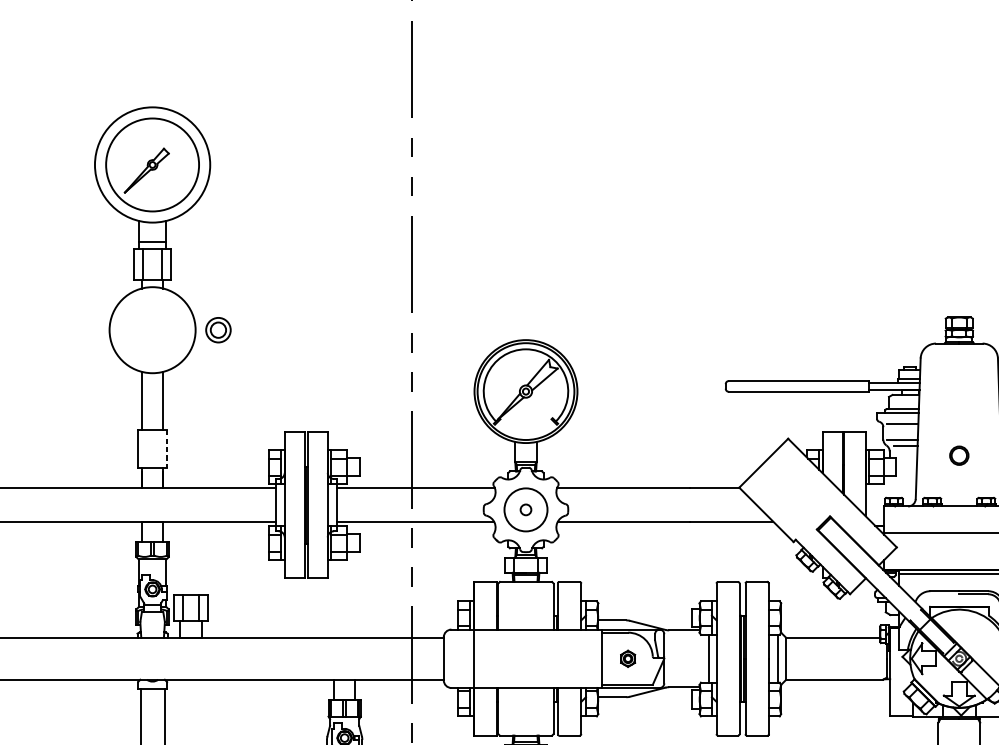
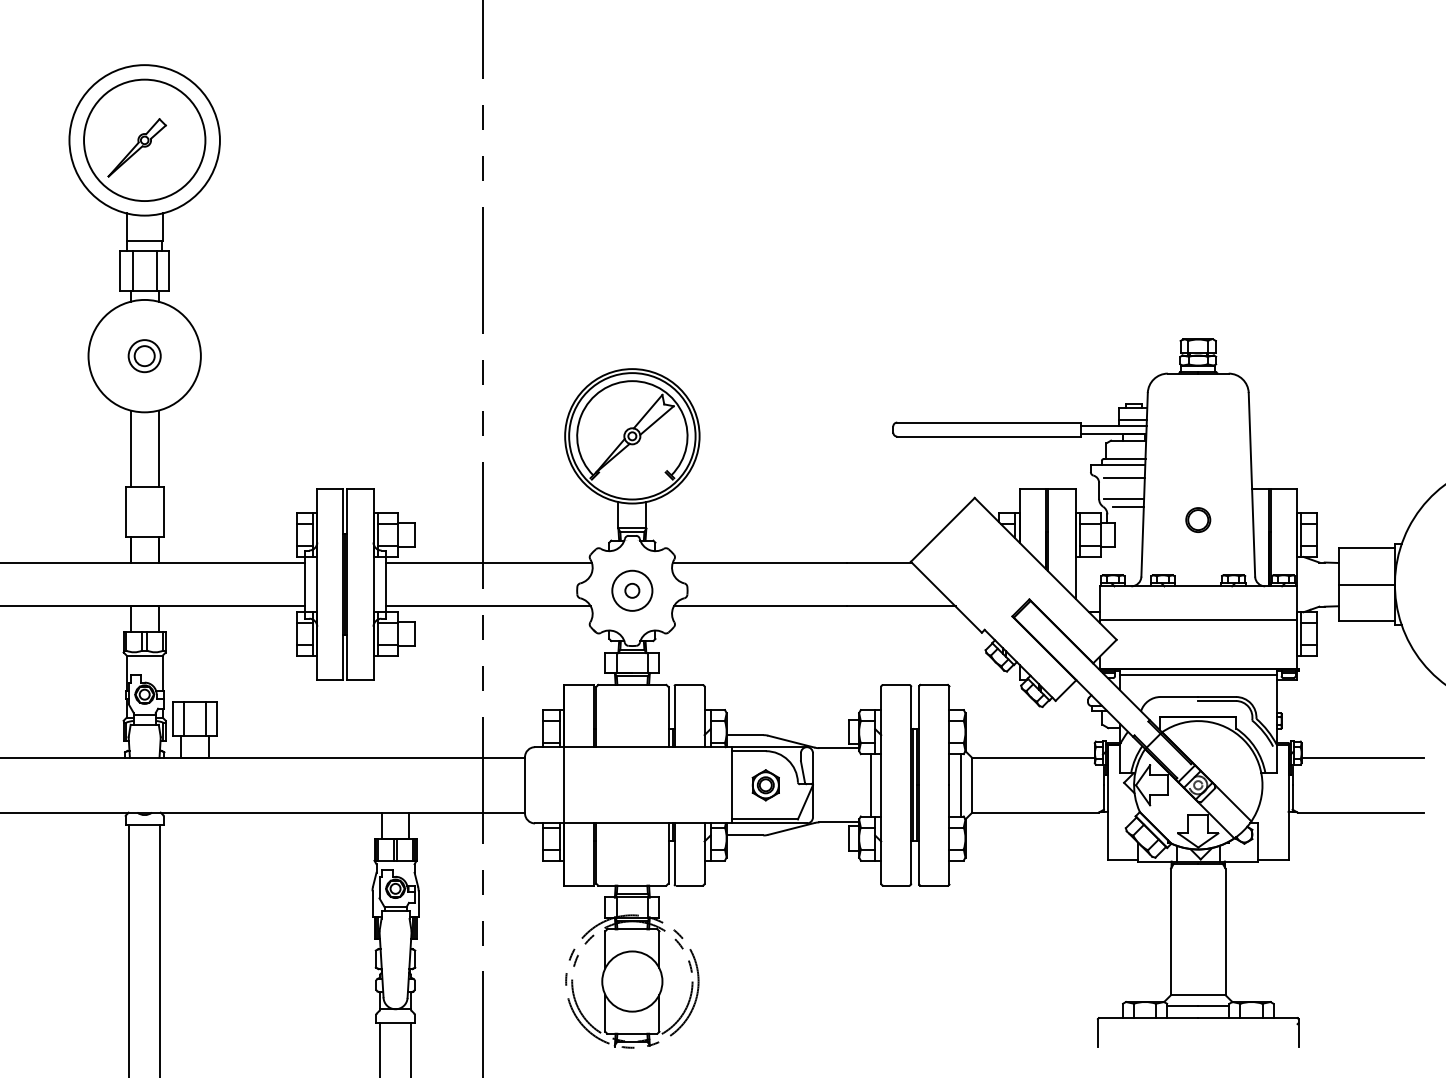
part: (218, 330) -> (144, 356), moved
line: (166, 449) -> (163, 512), dashed -> solid
circle: (526, 509) -> (632, 590), size x0.71
part: (627, 658) -> (765, 785), size x1.43

